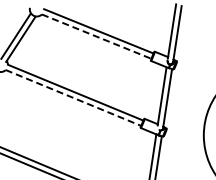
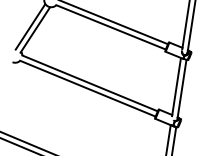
line: (97, 36) -> (111, 27), dashed -> solid
line: (73, 98) -> (87, 89), dashed -> solid

